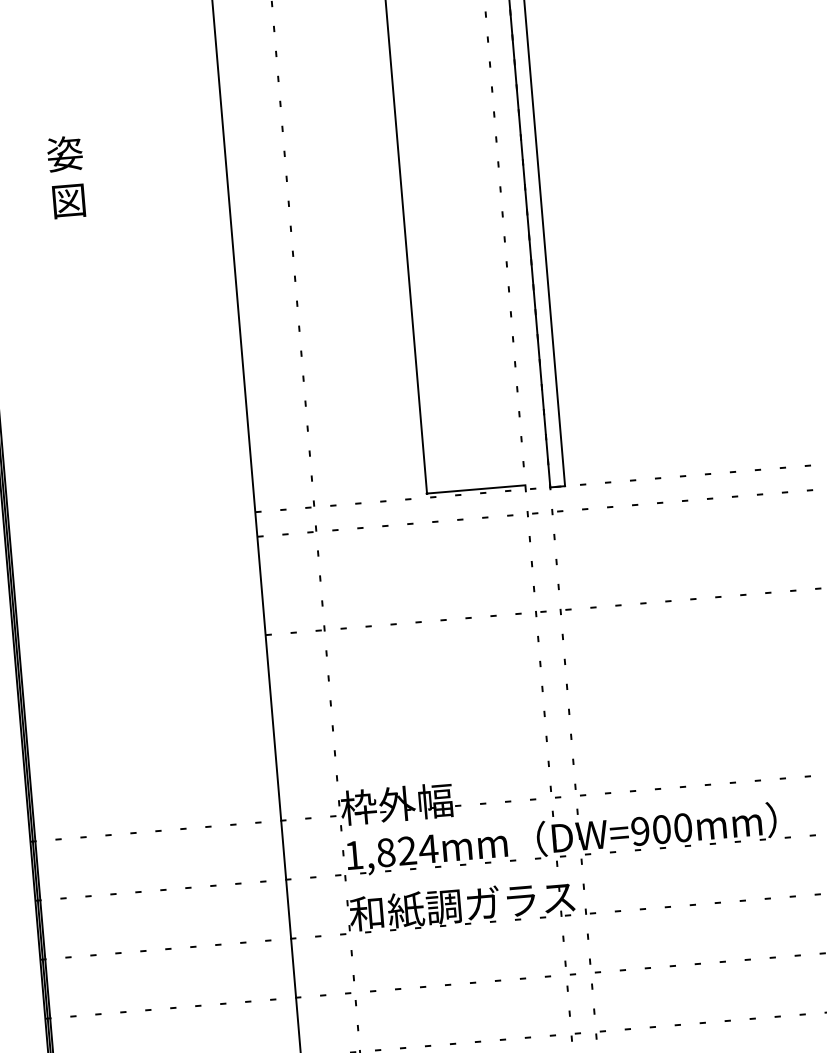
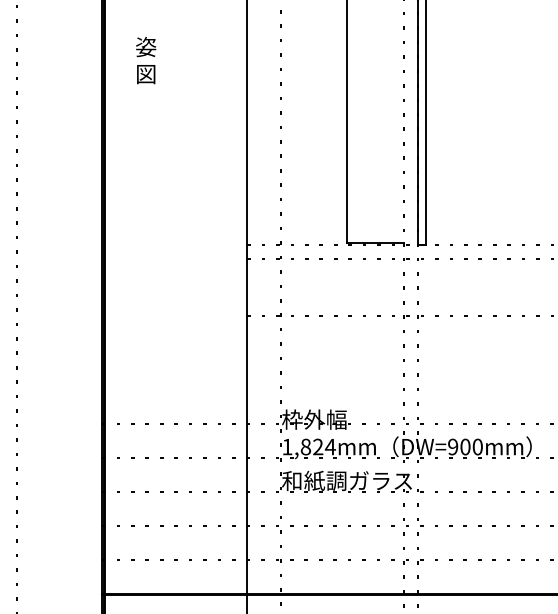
text: (67, 177) -> (146, 60), moved

